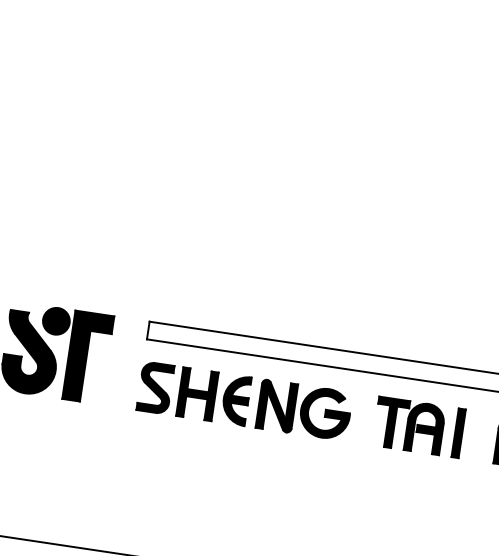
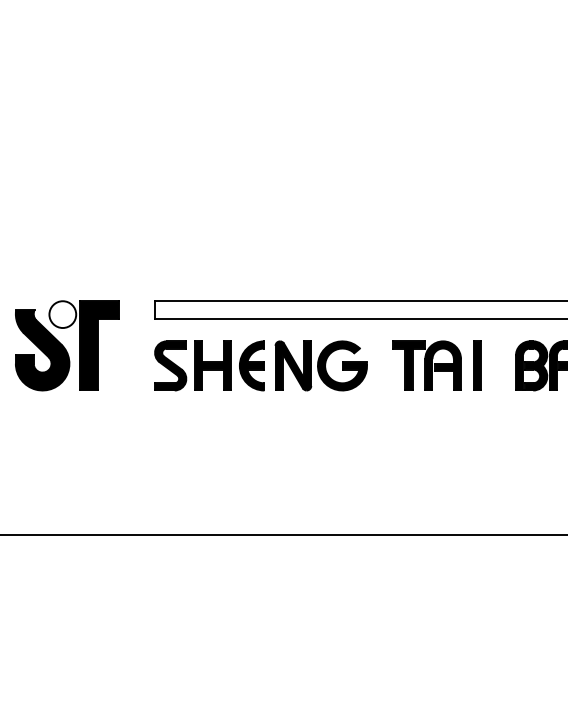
fill: (56, 321) -> (62, 314), removed

